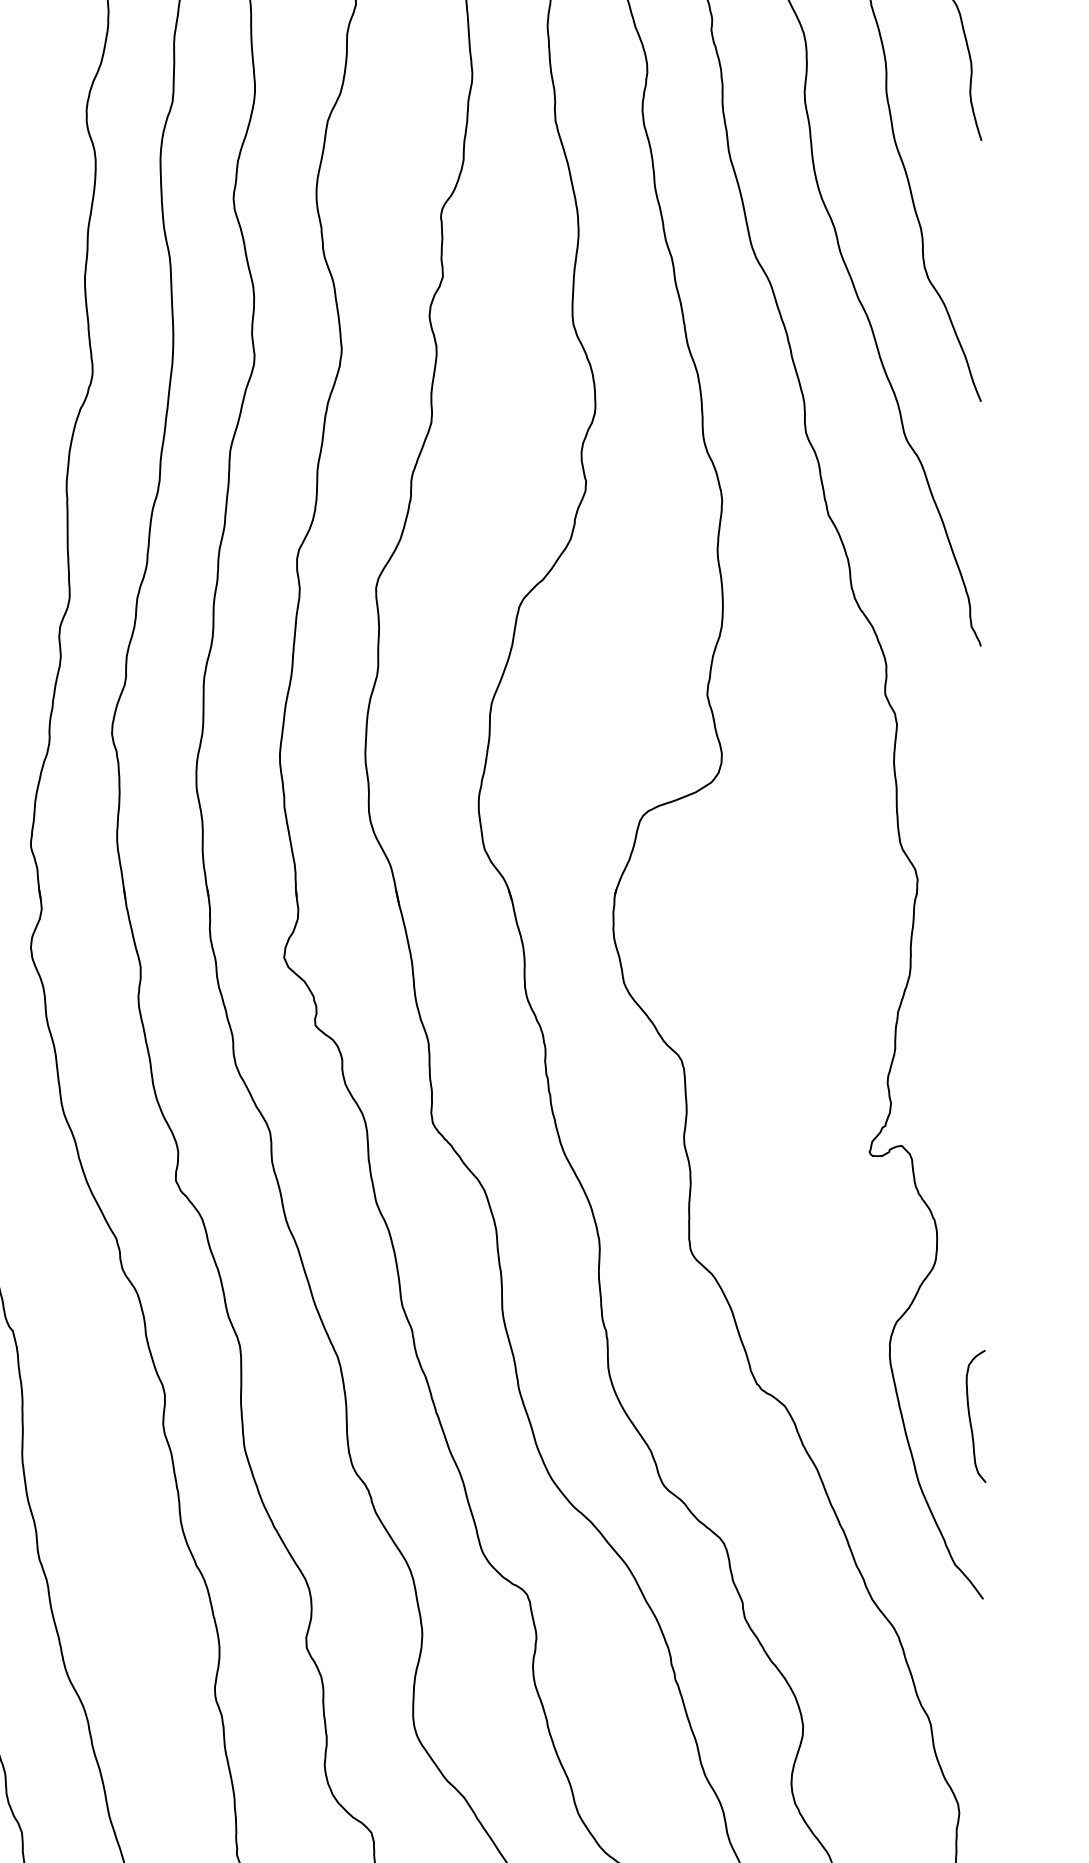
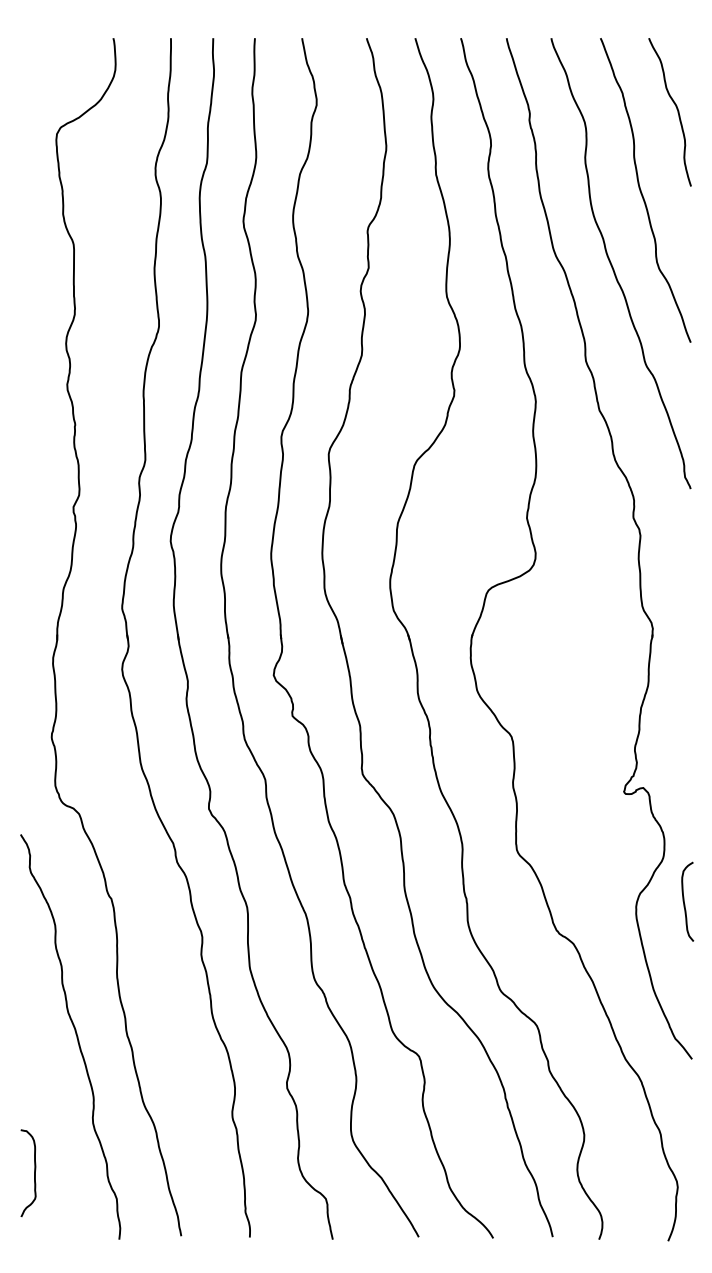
curve: (970, 1415) -> (684, 901), moved

